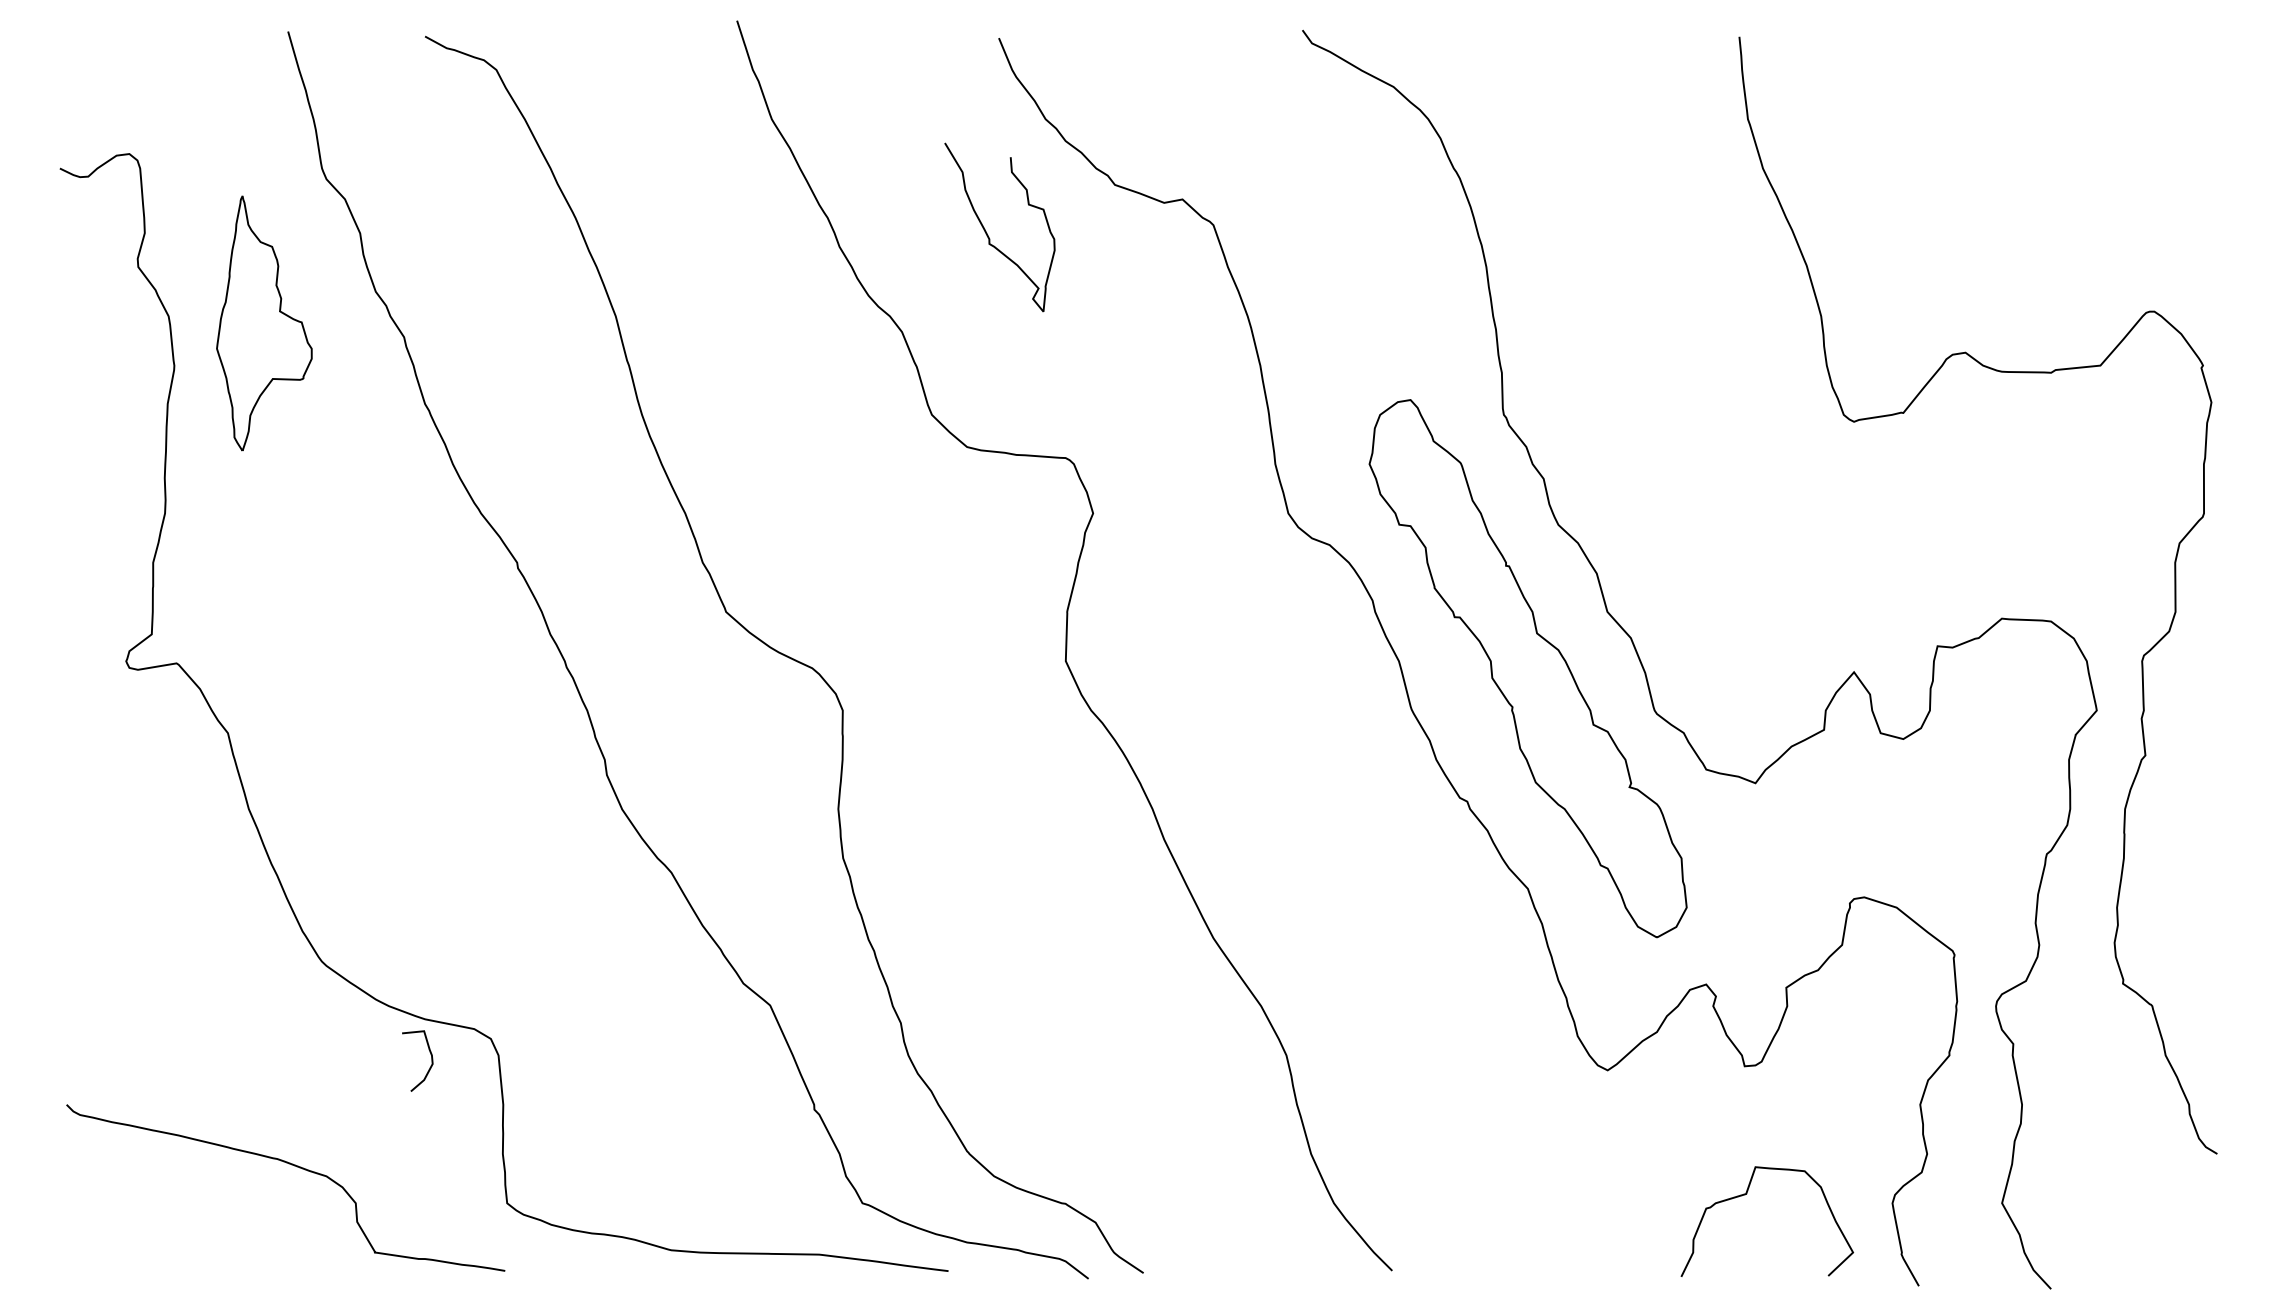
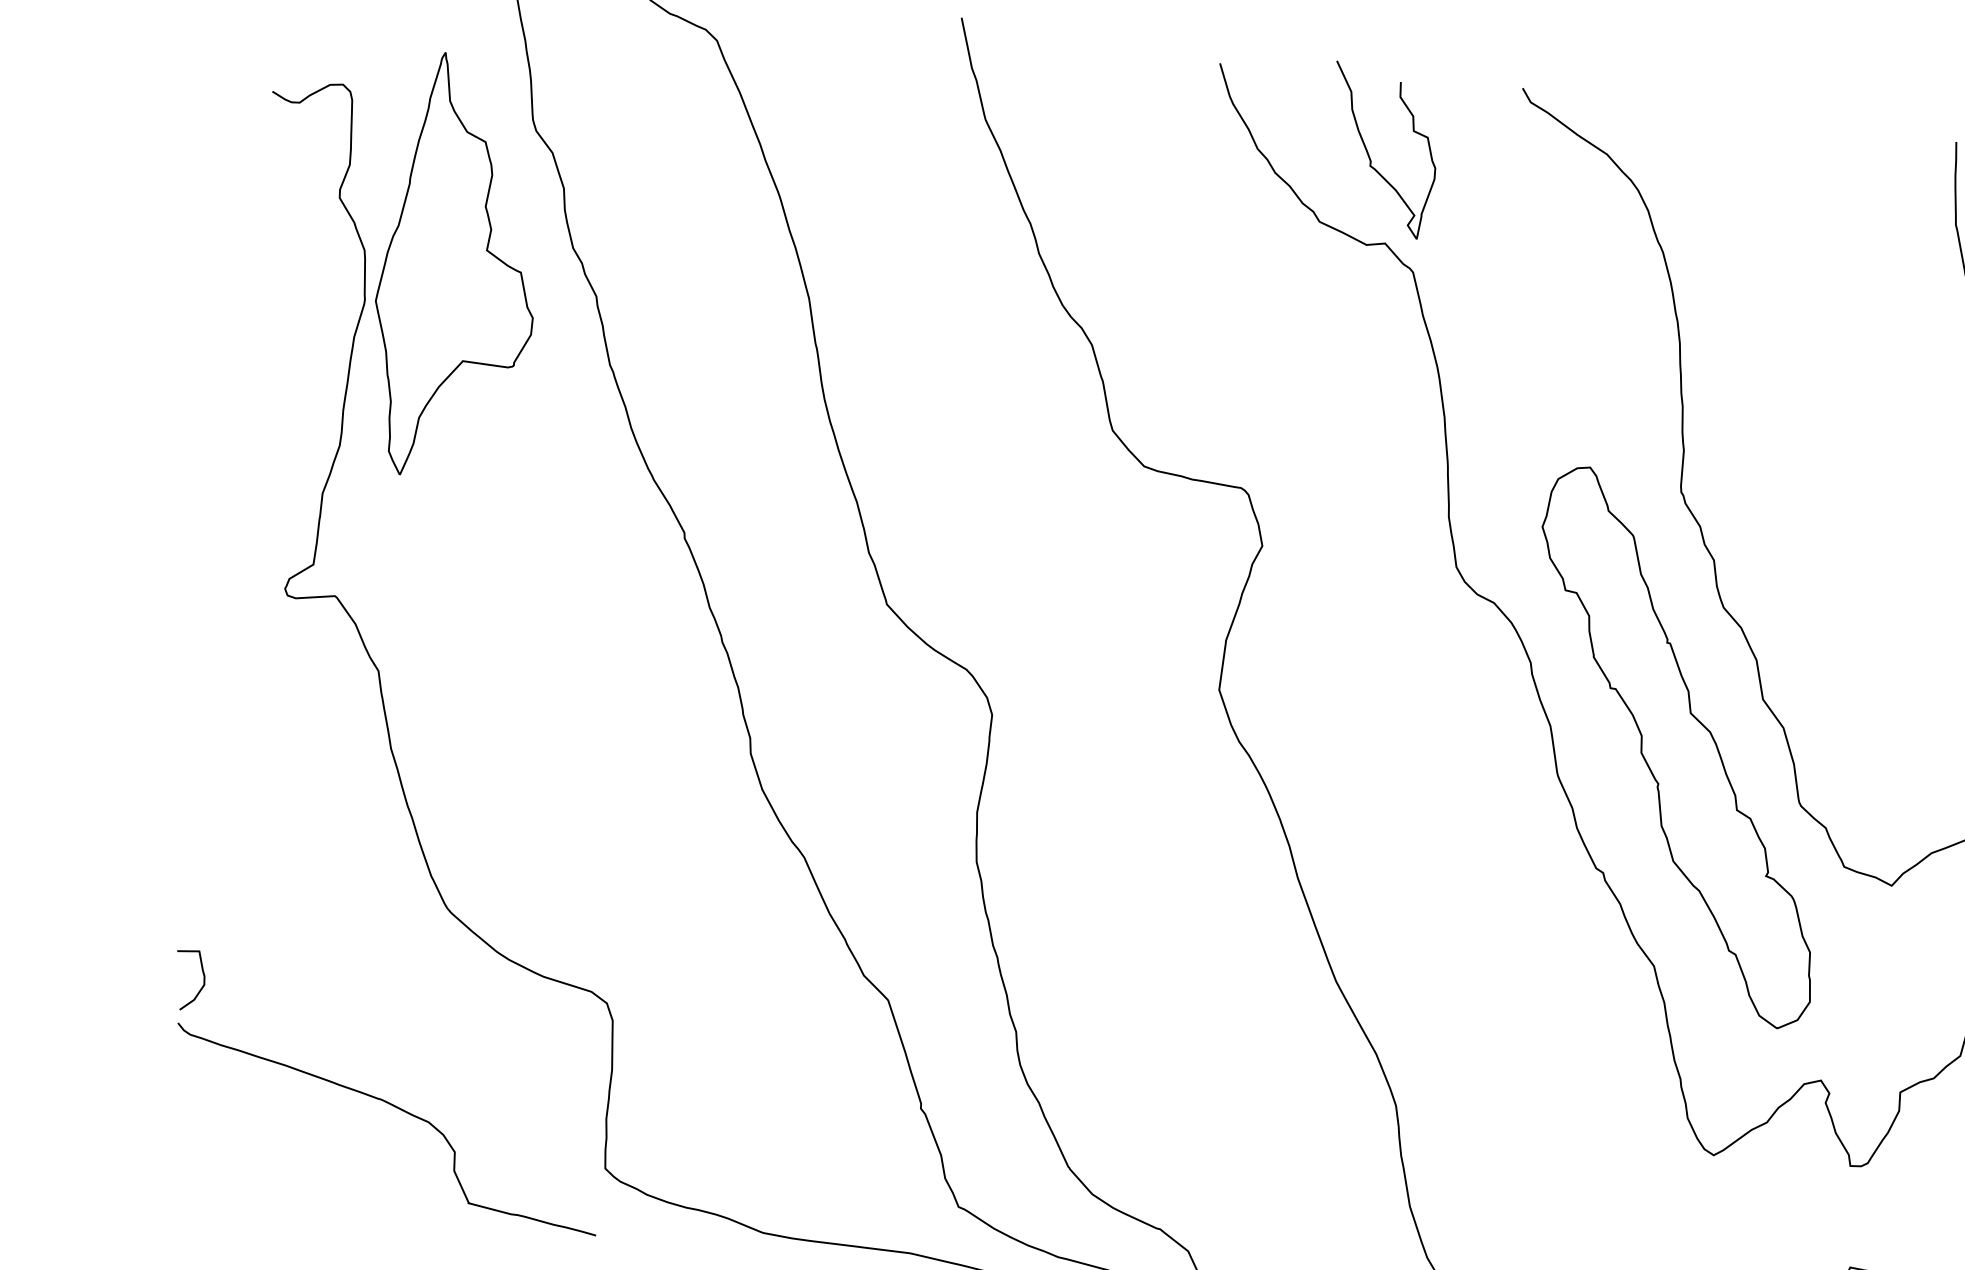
curve: (987, 233) -> (1369, 155), moved
part: (264, 323) -> (459, 267), size x1.67
curve: (429, 1067) -> (200, 988), moved

